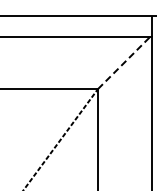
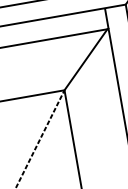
line: (124, 62) -> (86, 59), dashed -> solid

